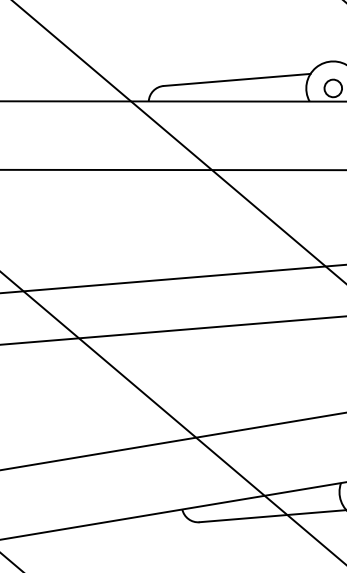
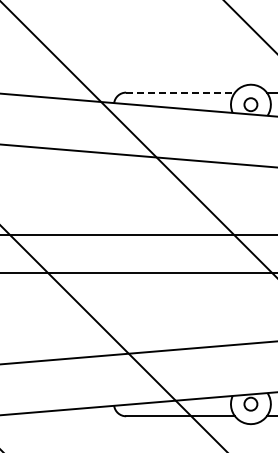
line: (238, 79) -> (181, 92), solid -> dashed

